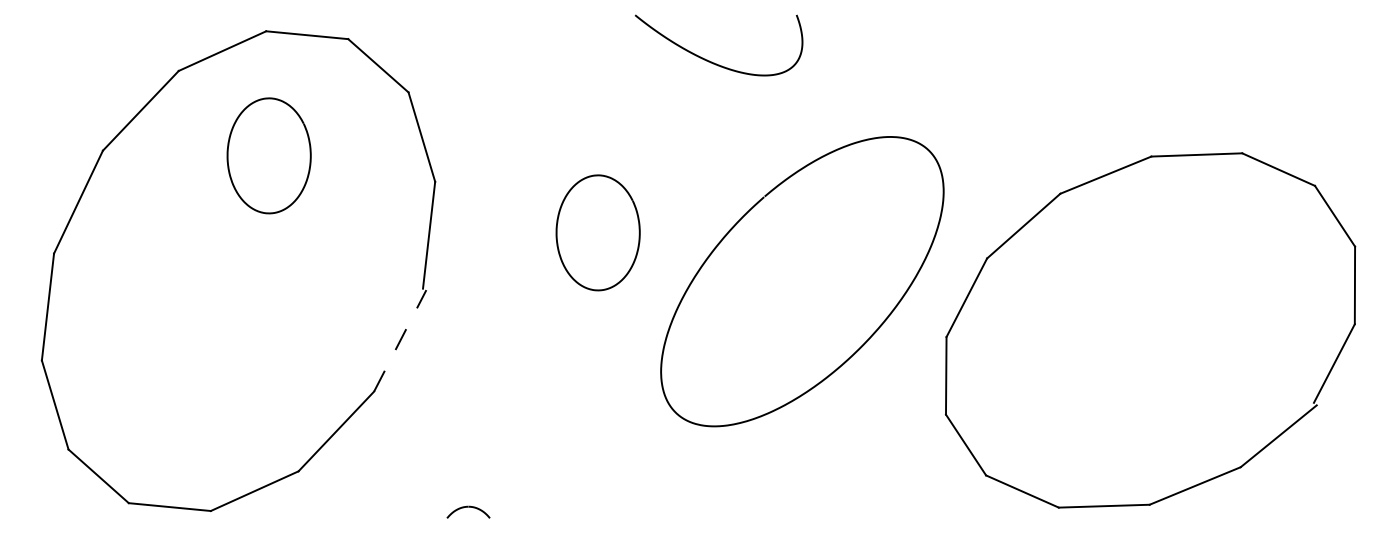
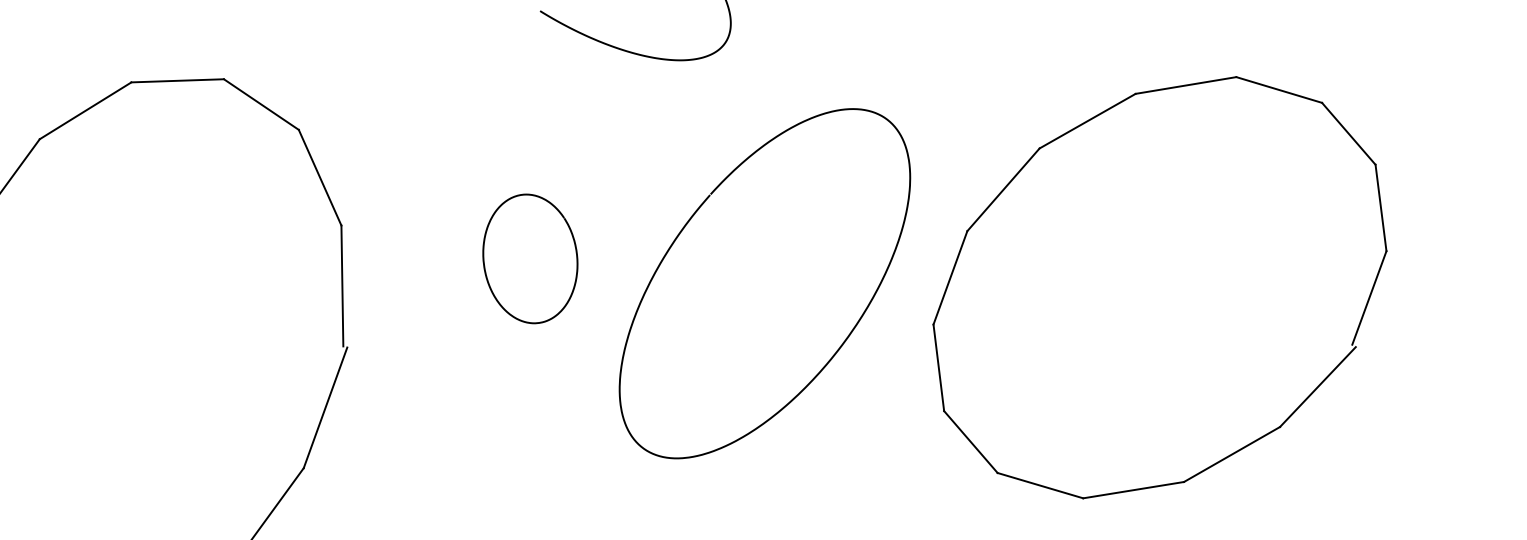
curve: (228, 155) -> (107, 226), removed
line: (400, 340) -> (325, 407), dashed -> solid

